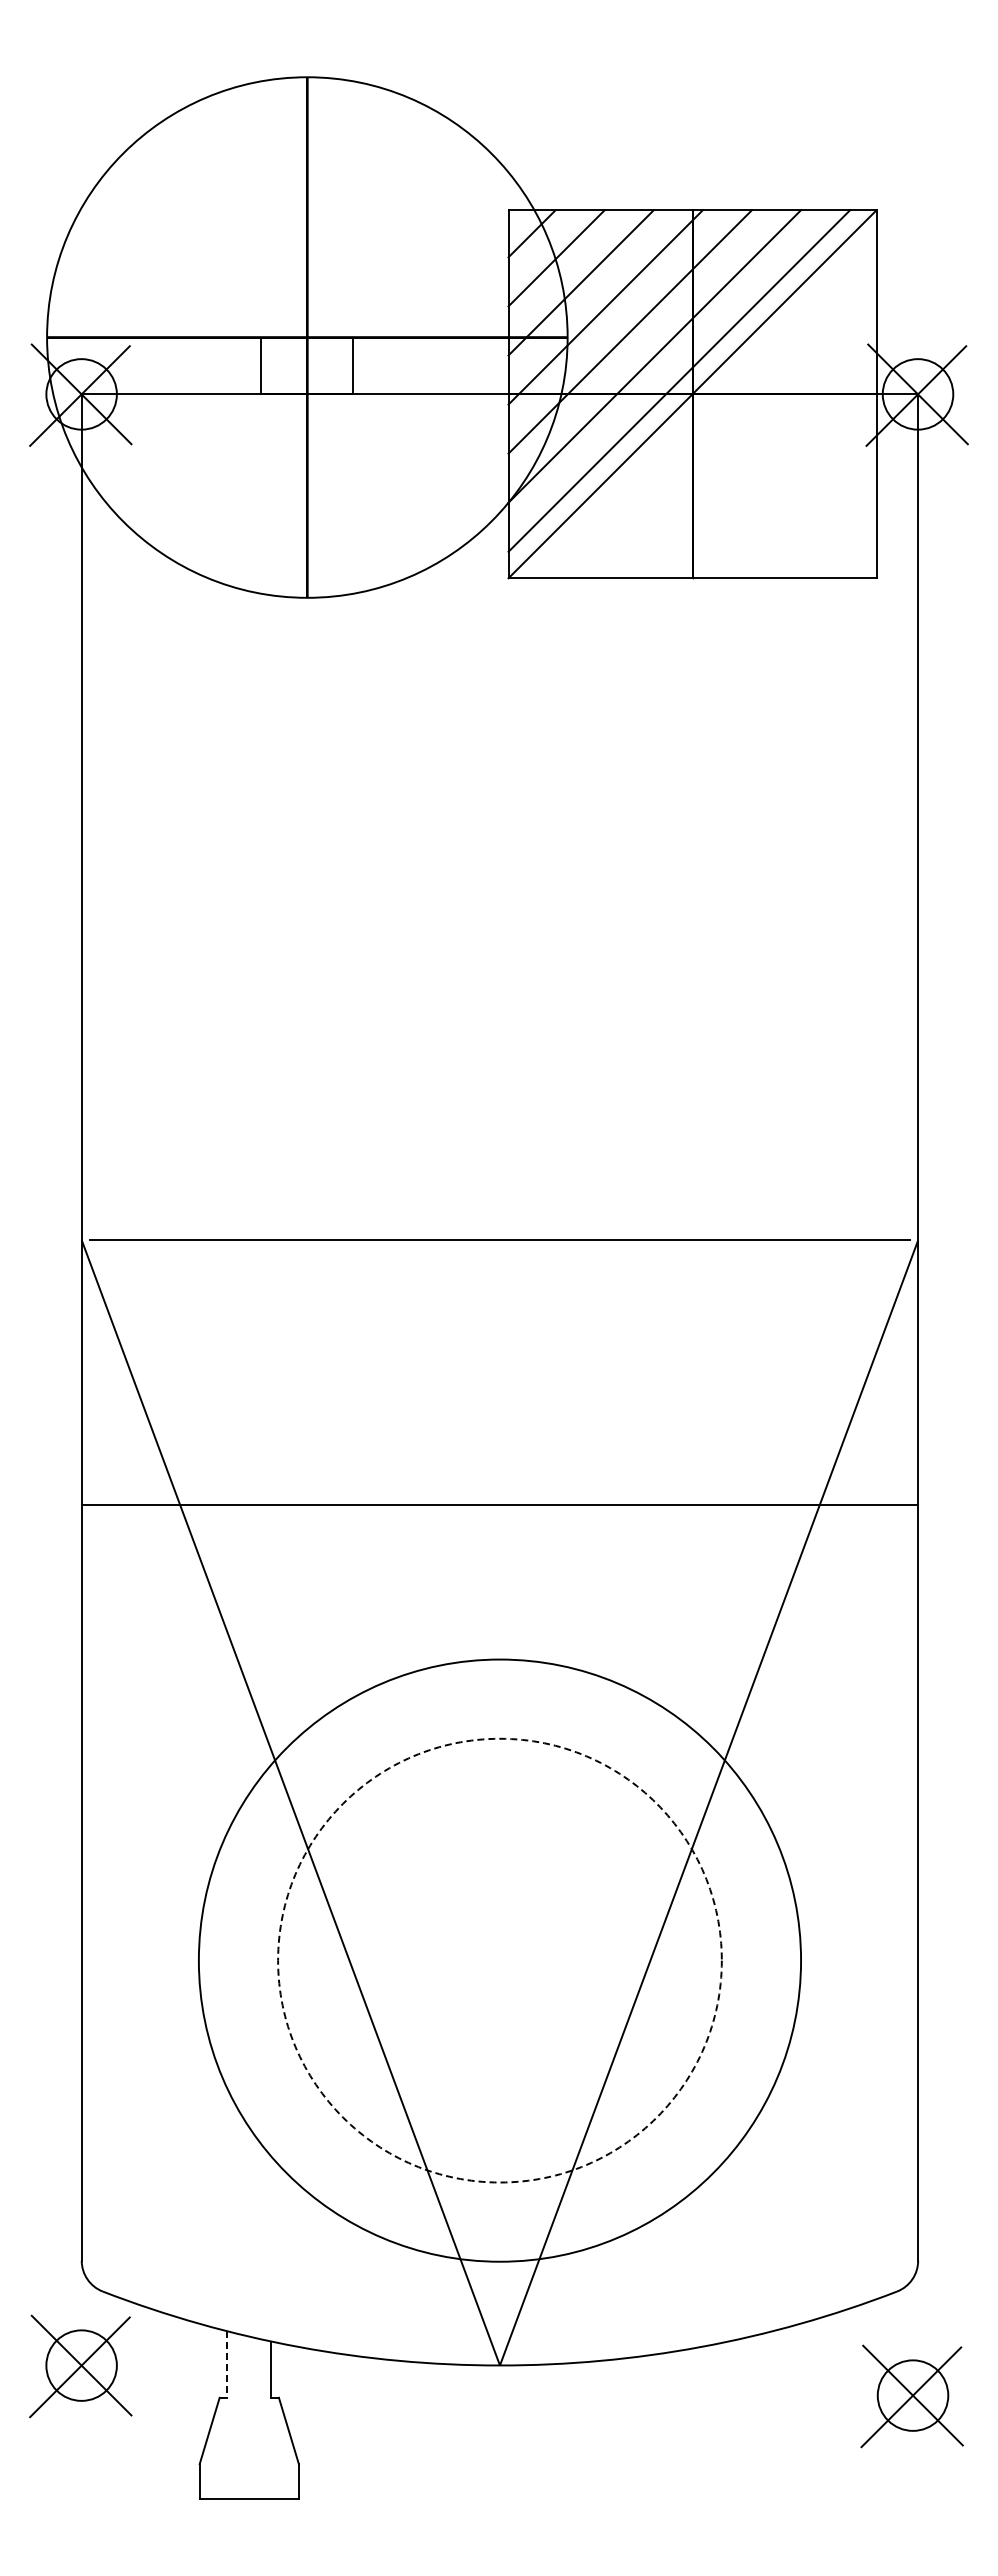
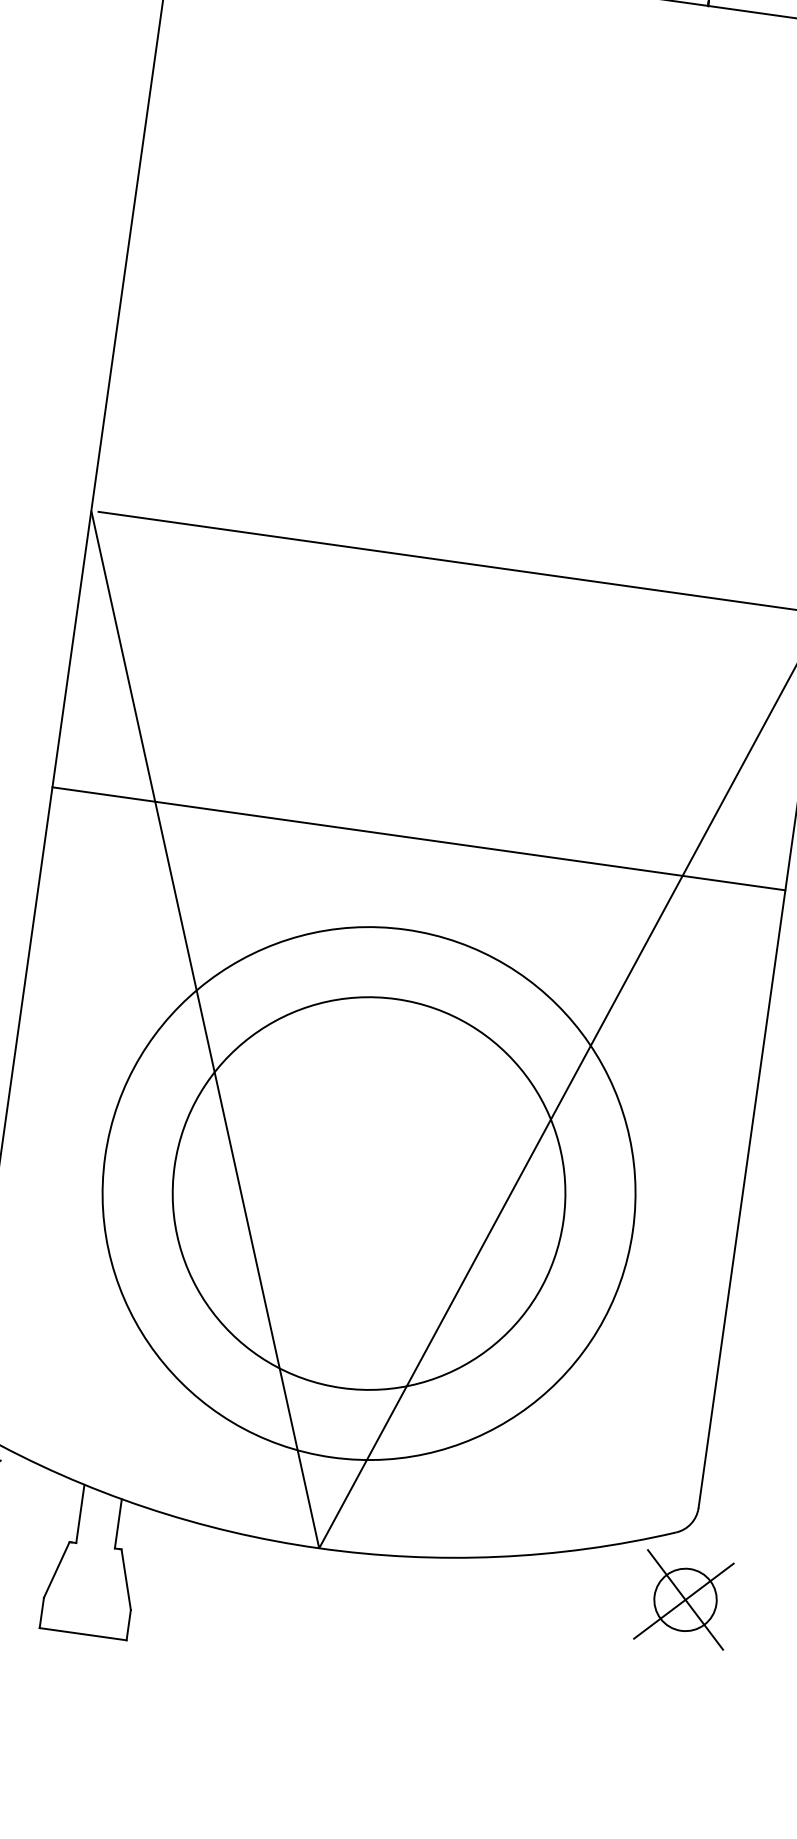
line: (499, 1504) -> (418, 838), moved
circle: (499, 1960) -> (368, 1193), dashed -> solid
line: (227, 2365) -> (80, 1514), dashed -> solid
part: (911, 2396) -> (684, 1600), moved

